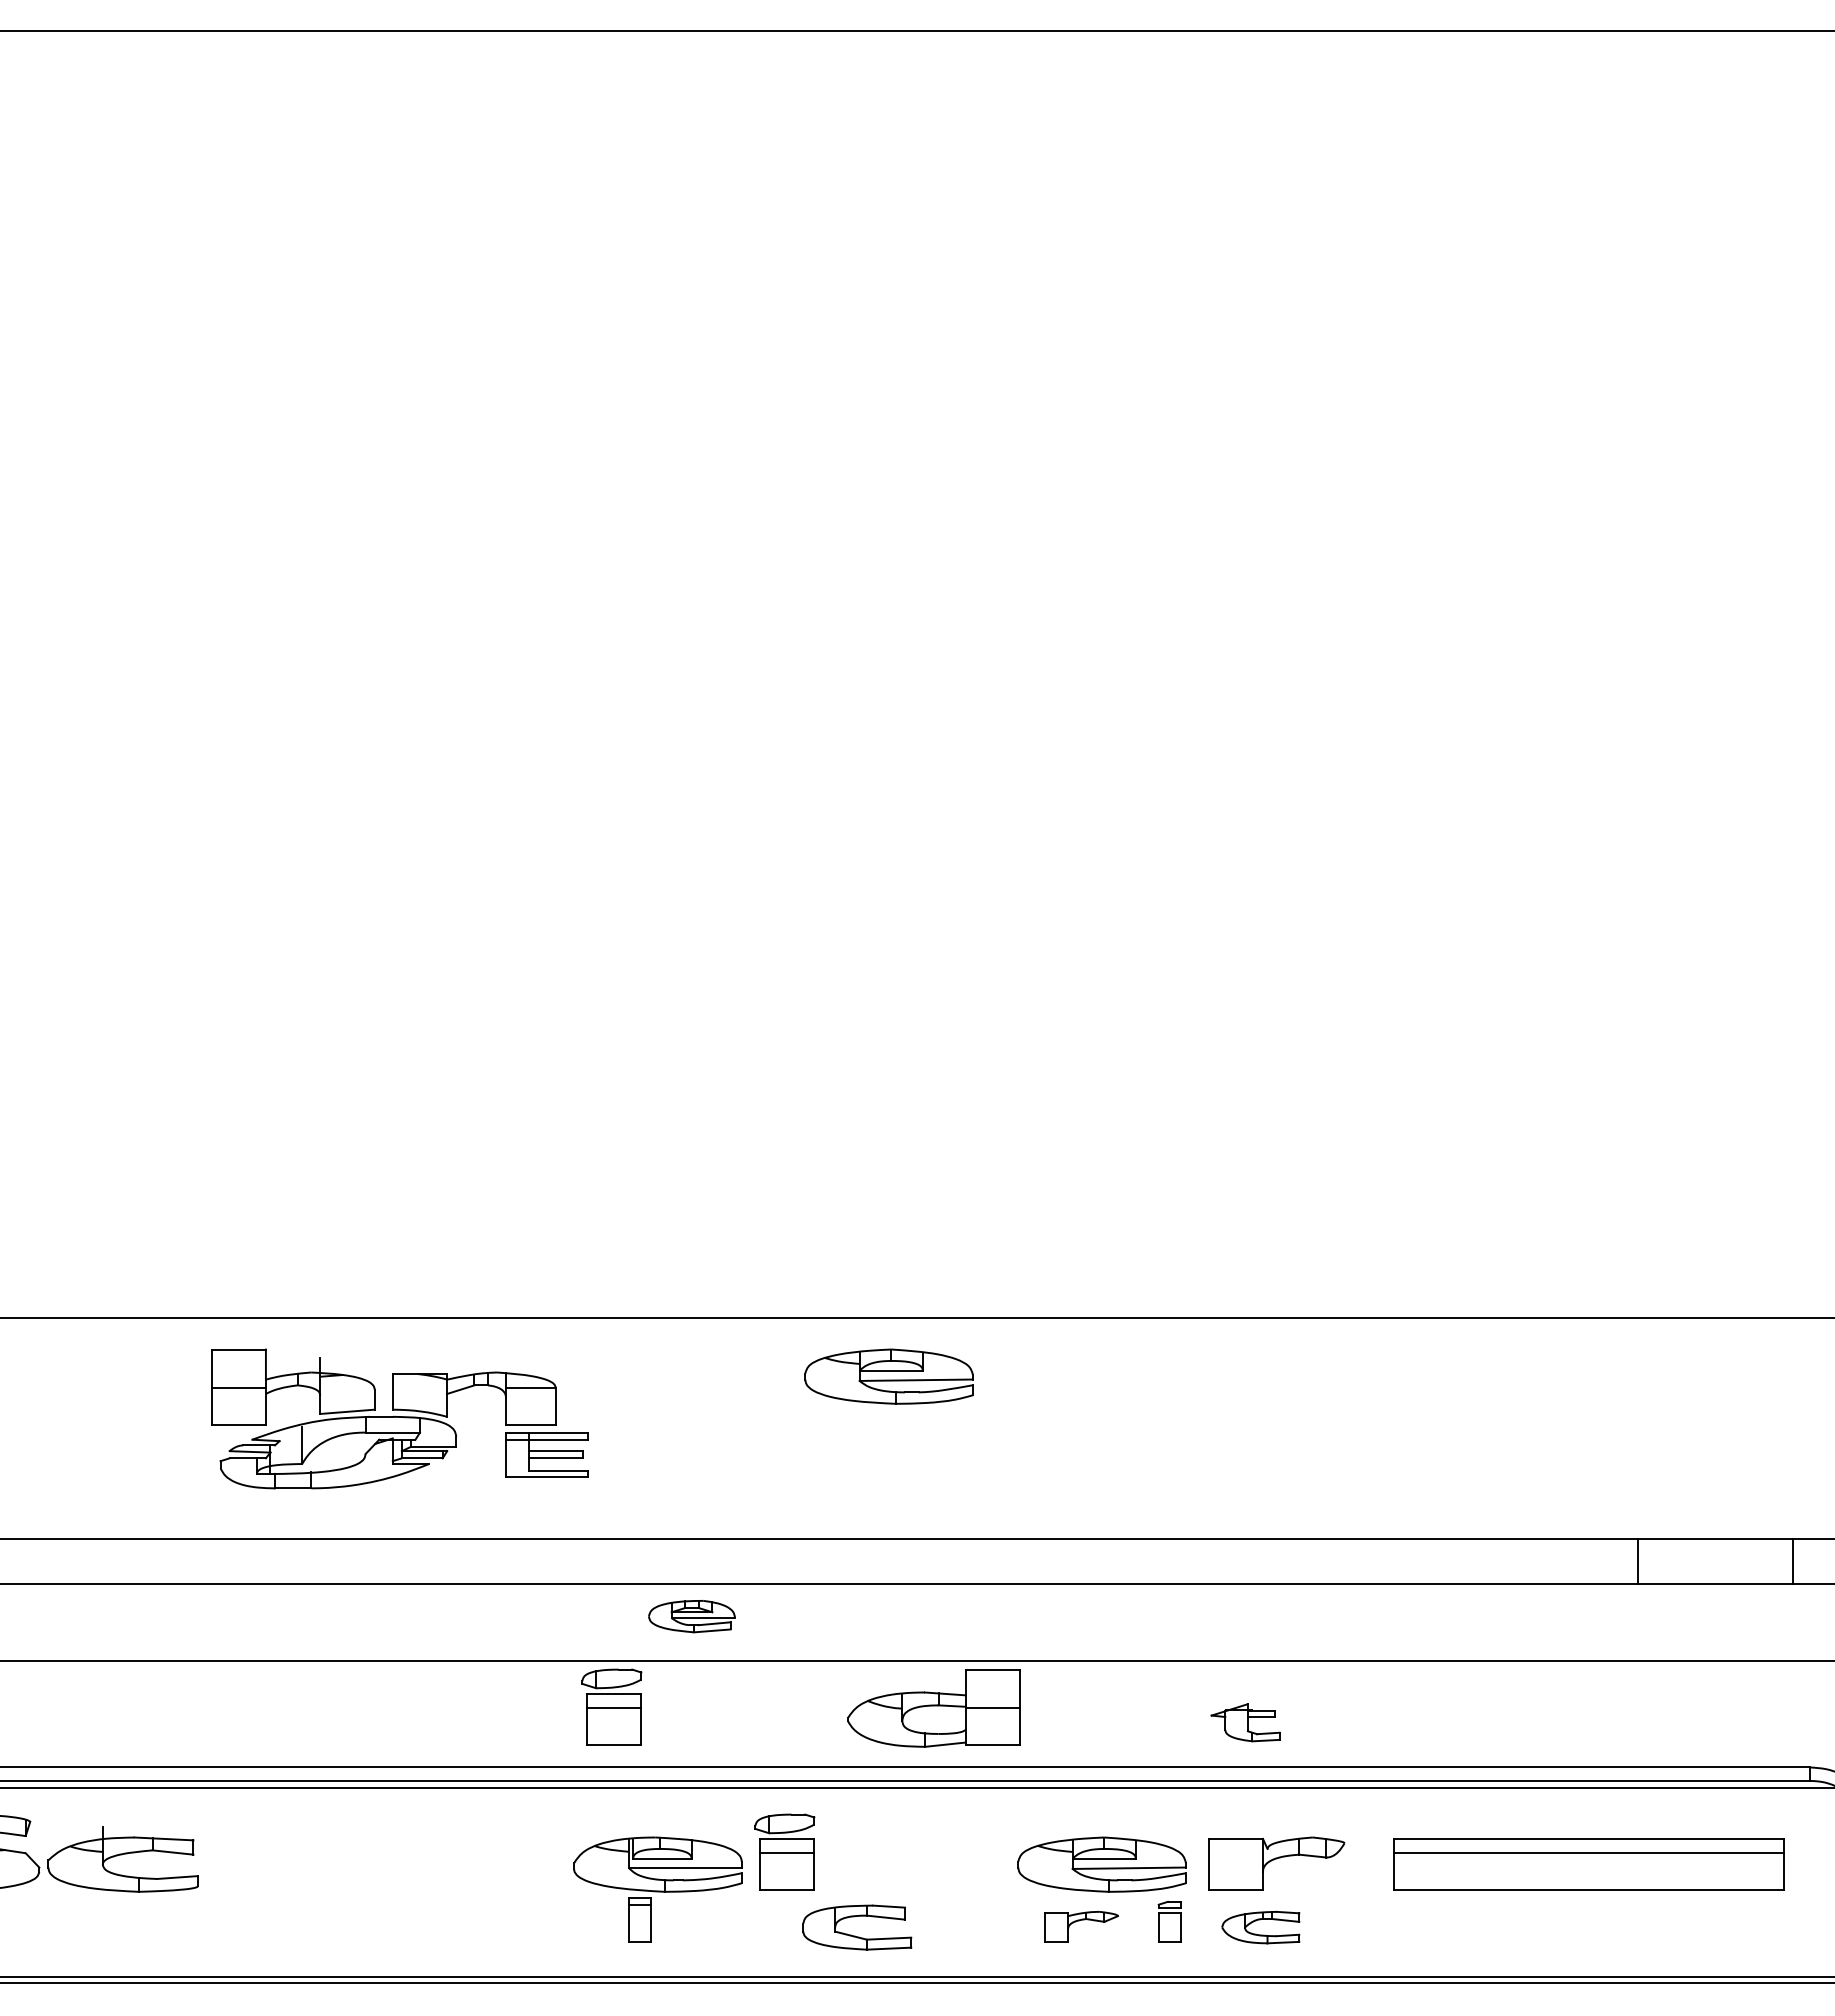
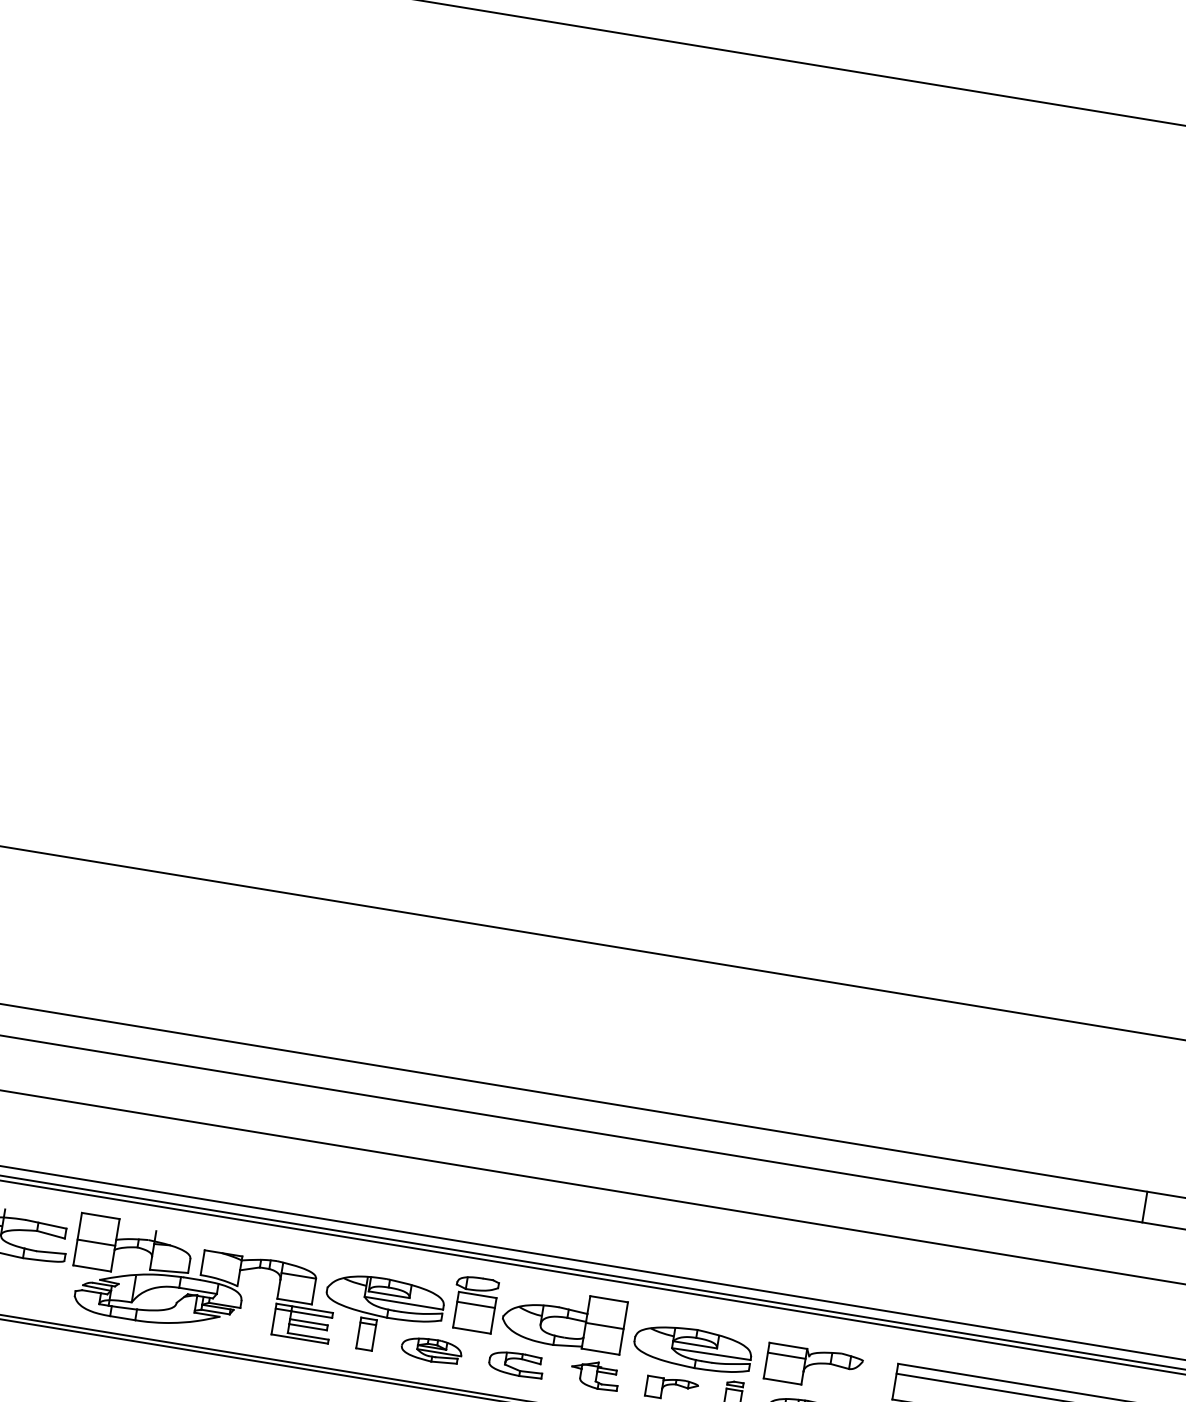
part: (888, 1376) -> (600, 986), removed
part: (399, 1418) -> (204, 1281), moved
line: (1638, 1561) -> (1145, 1207), moved
part: (691, 1616) -> (431, 1350), moved
part: (611, 1706) -> (371, 1183), removed
part: (933, 1708) -> (563, 1319), moved
part: (1245, 1722) -> (595, 1375), moved
line: (1235, 1853) -> (786, 1355), added
part: (857, 1927) -> (516, 1364), size x0.71

